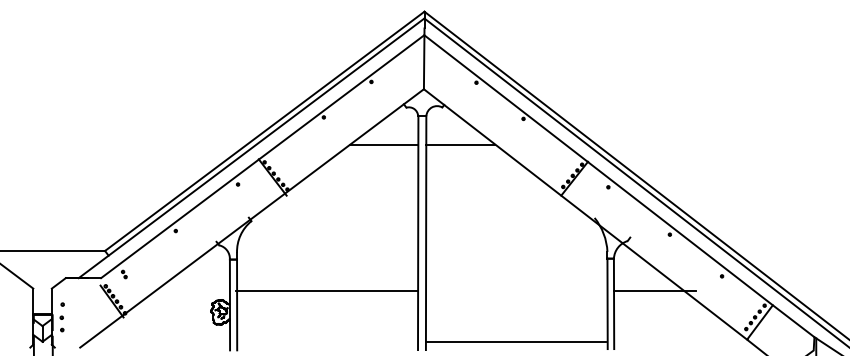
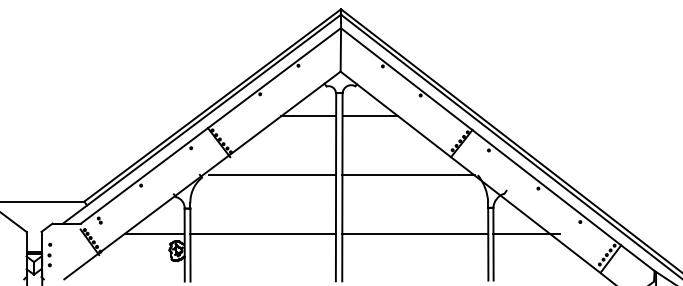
line: (339, 218) -> (272, 175), added
line: (507, 218) -> (407, 175), added
line: (191, 291) -> (153, 234), added
line: (515, 342) -> (414, 234), moved

